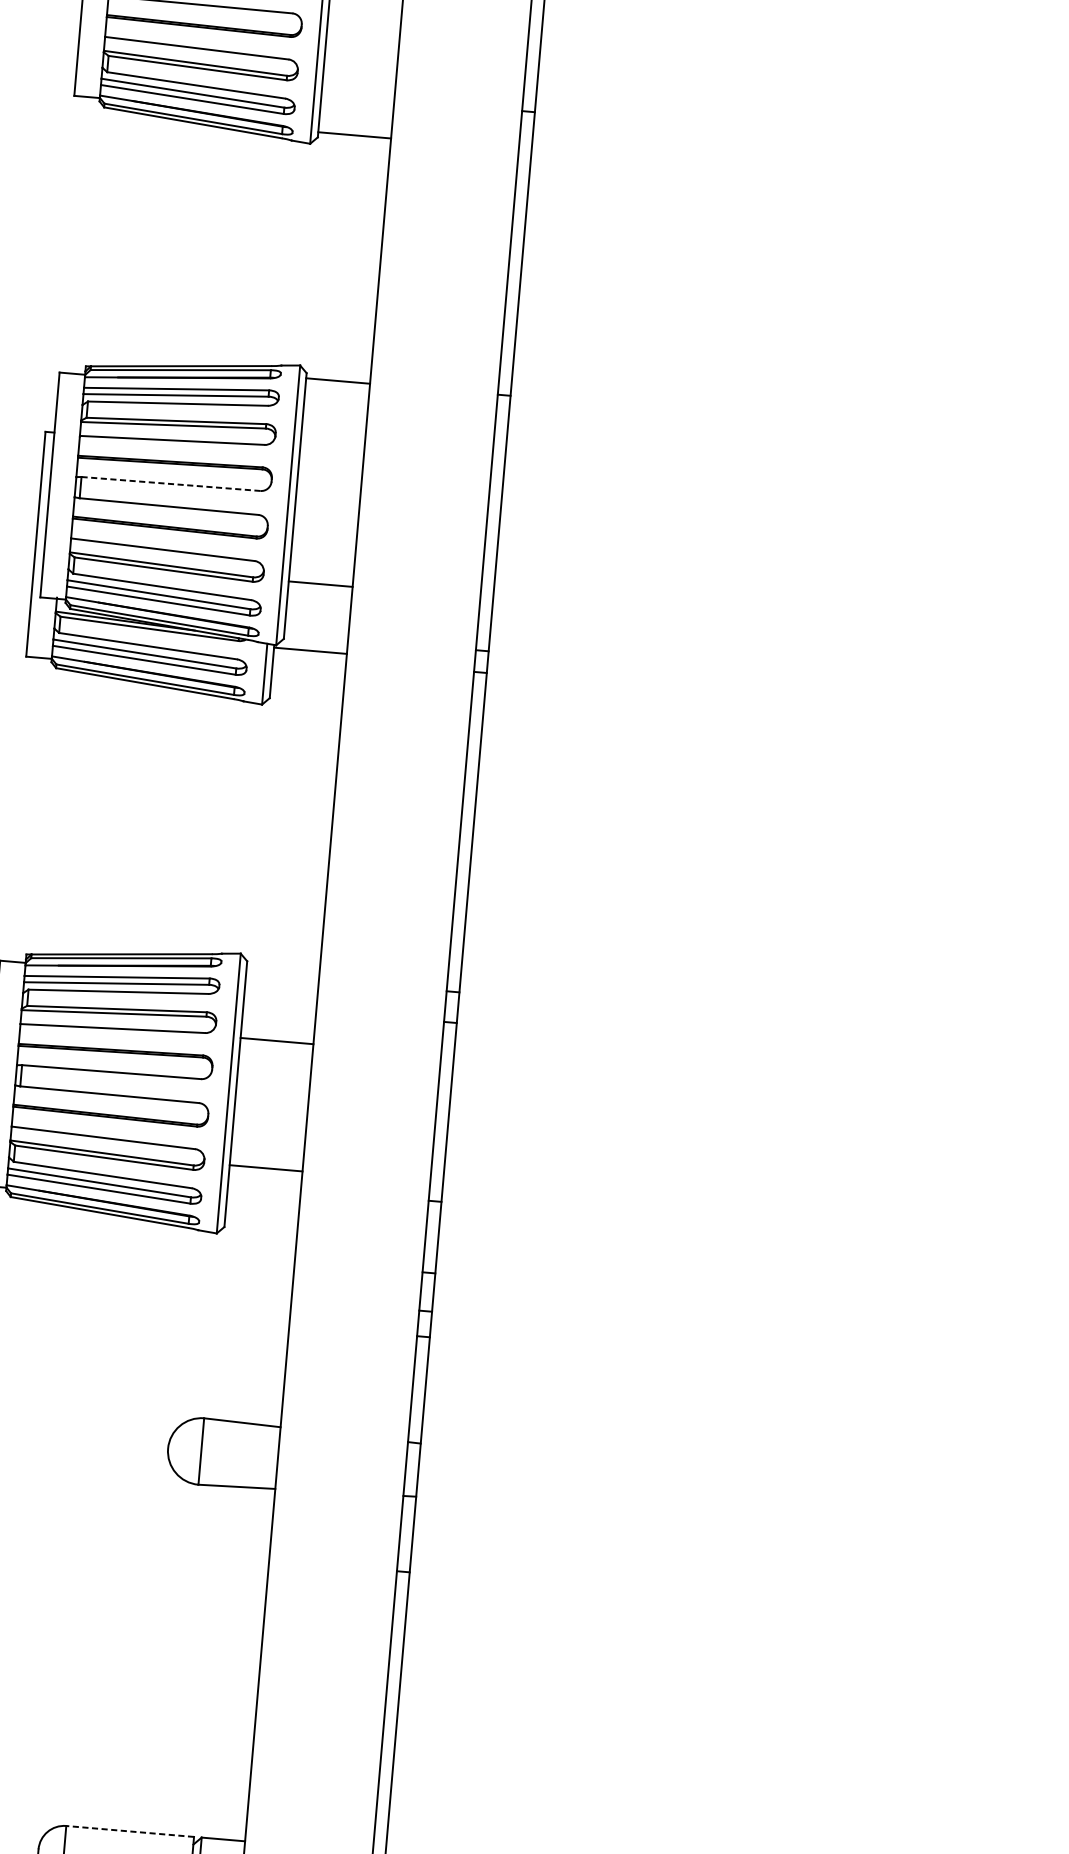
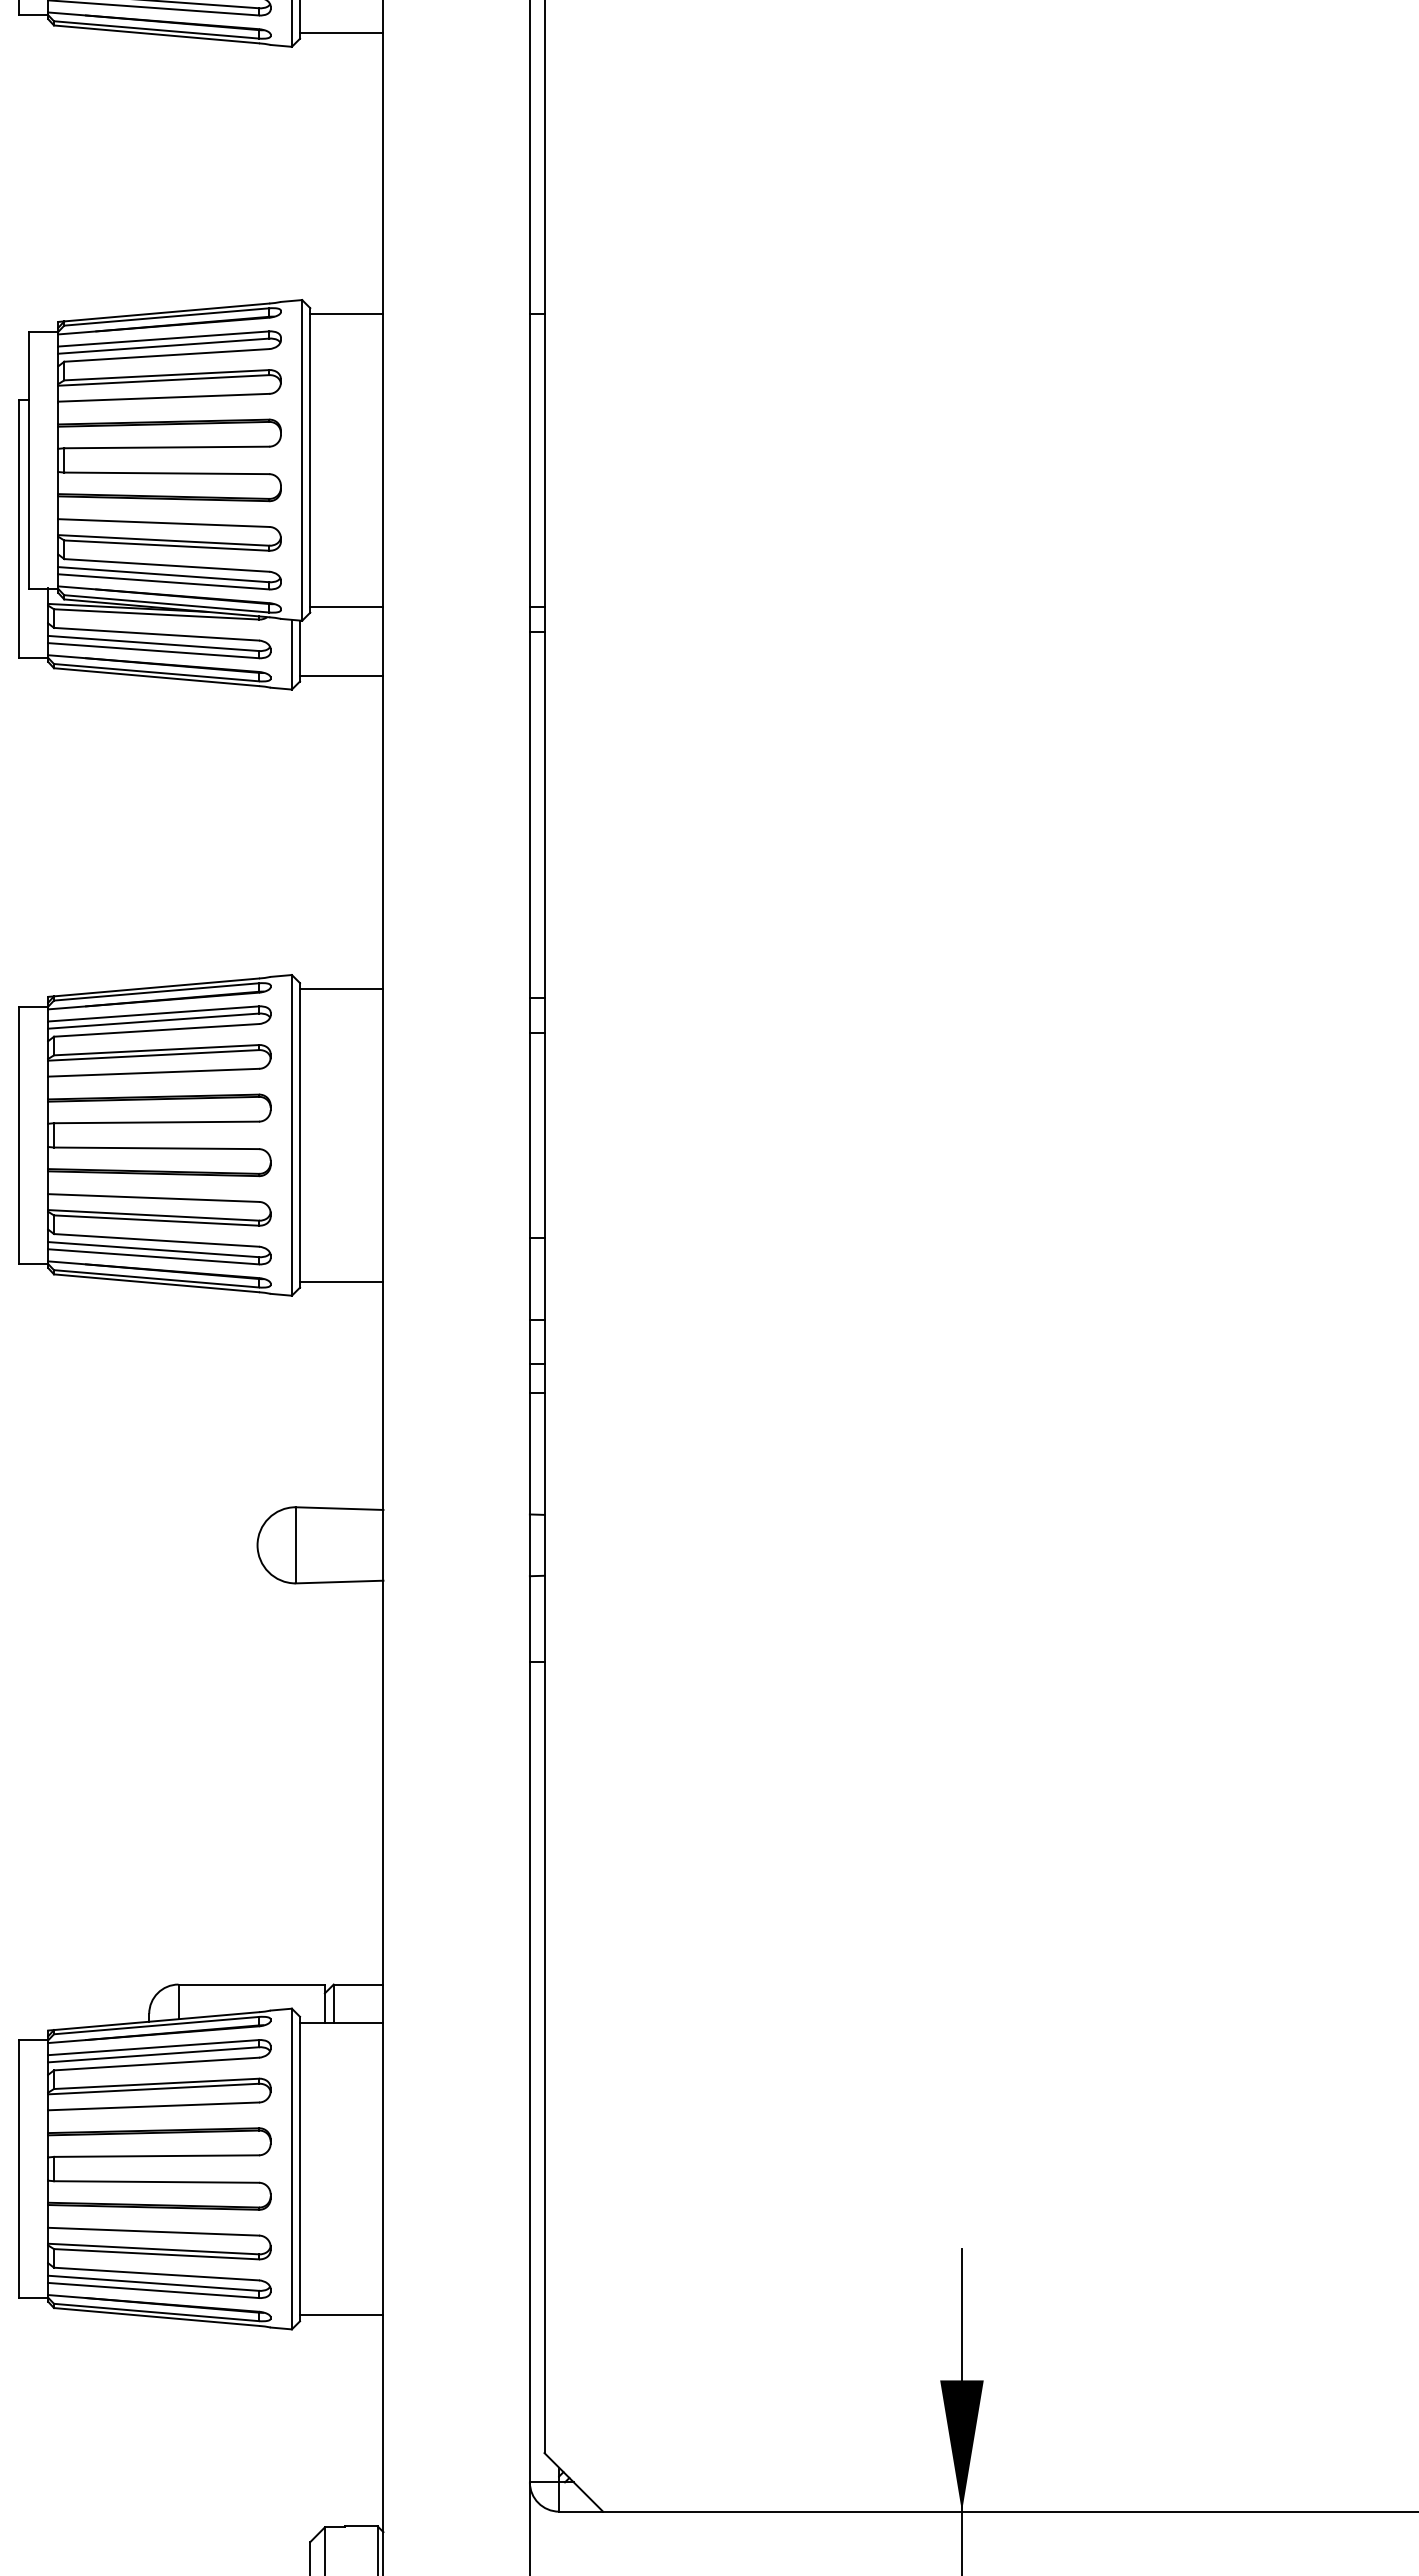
line: (170, 483) -> (166, 447), dashed -> solid
line: (320, 583) -> (346, 606), moved
line: (310, 650) -> (341, 675), moved
line: (276, 1040) -> (341, 988), moved
line: (265, 1168) -> (341, 1281), moved
line: (129, 1831) -> (251, 1984), dashed -> solid

